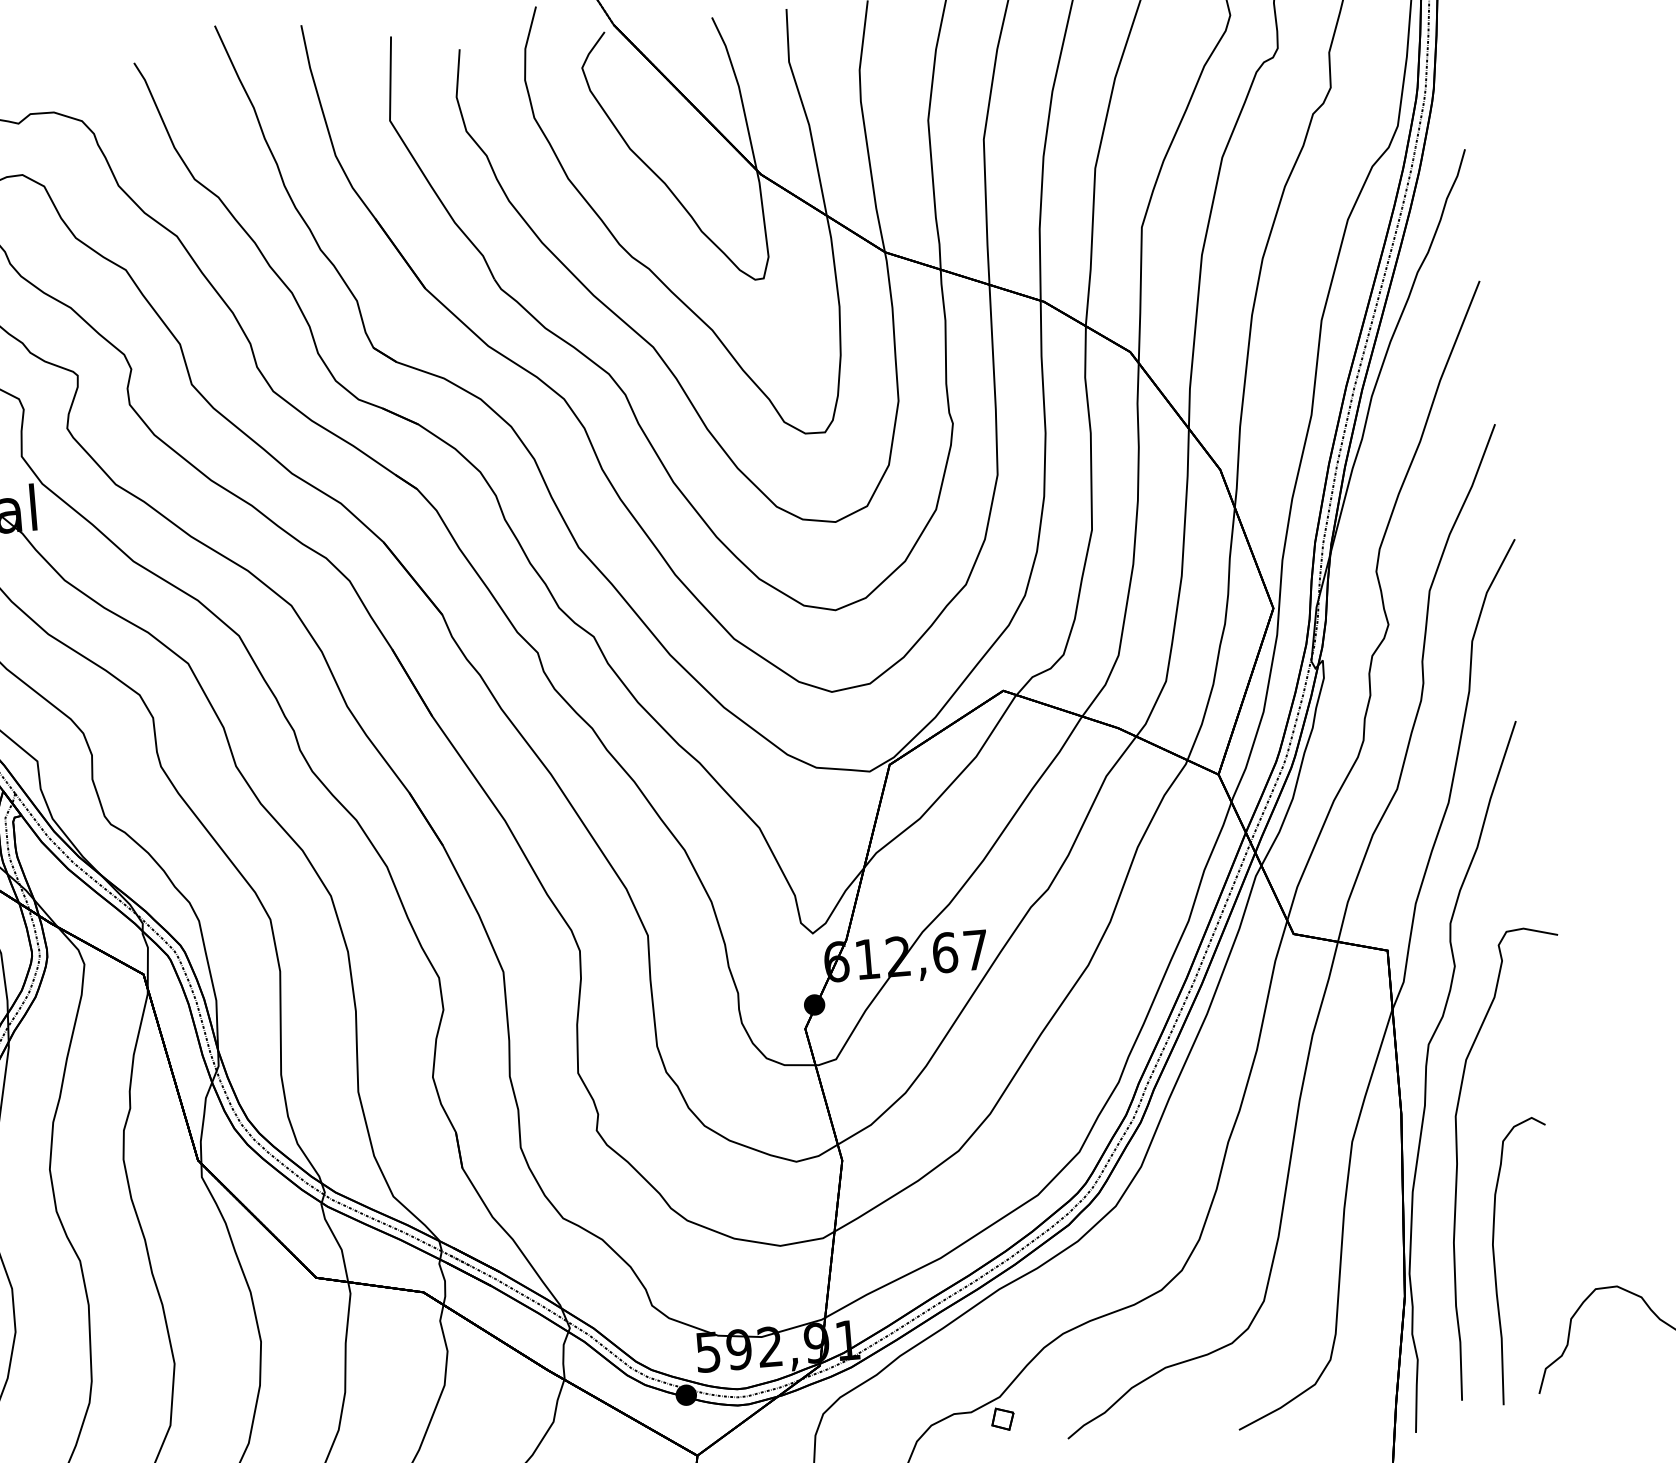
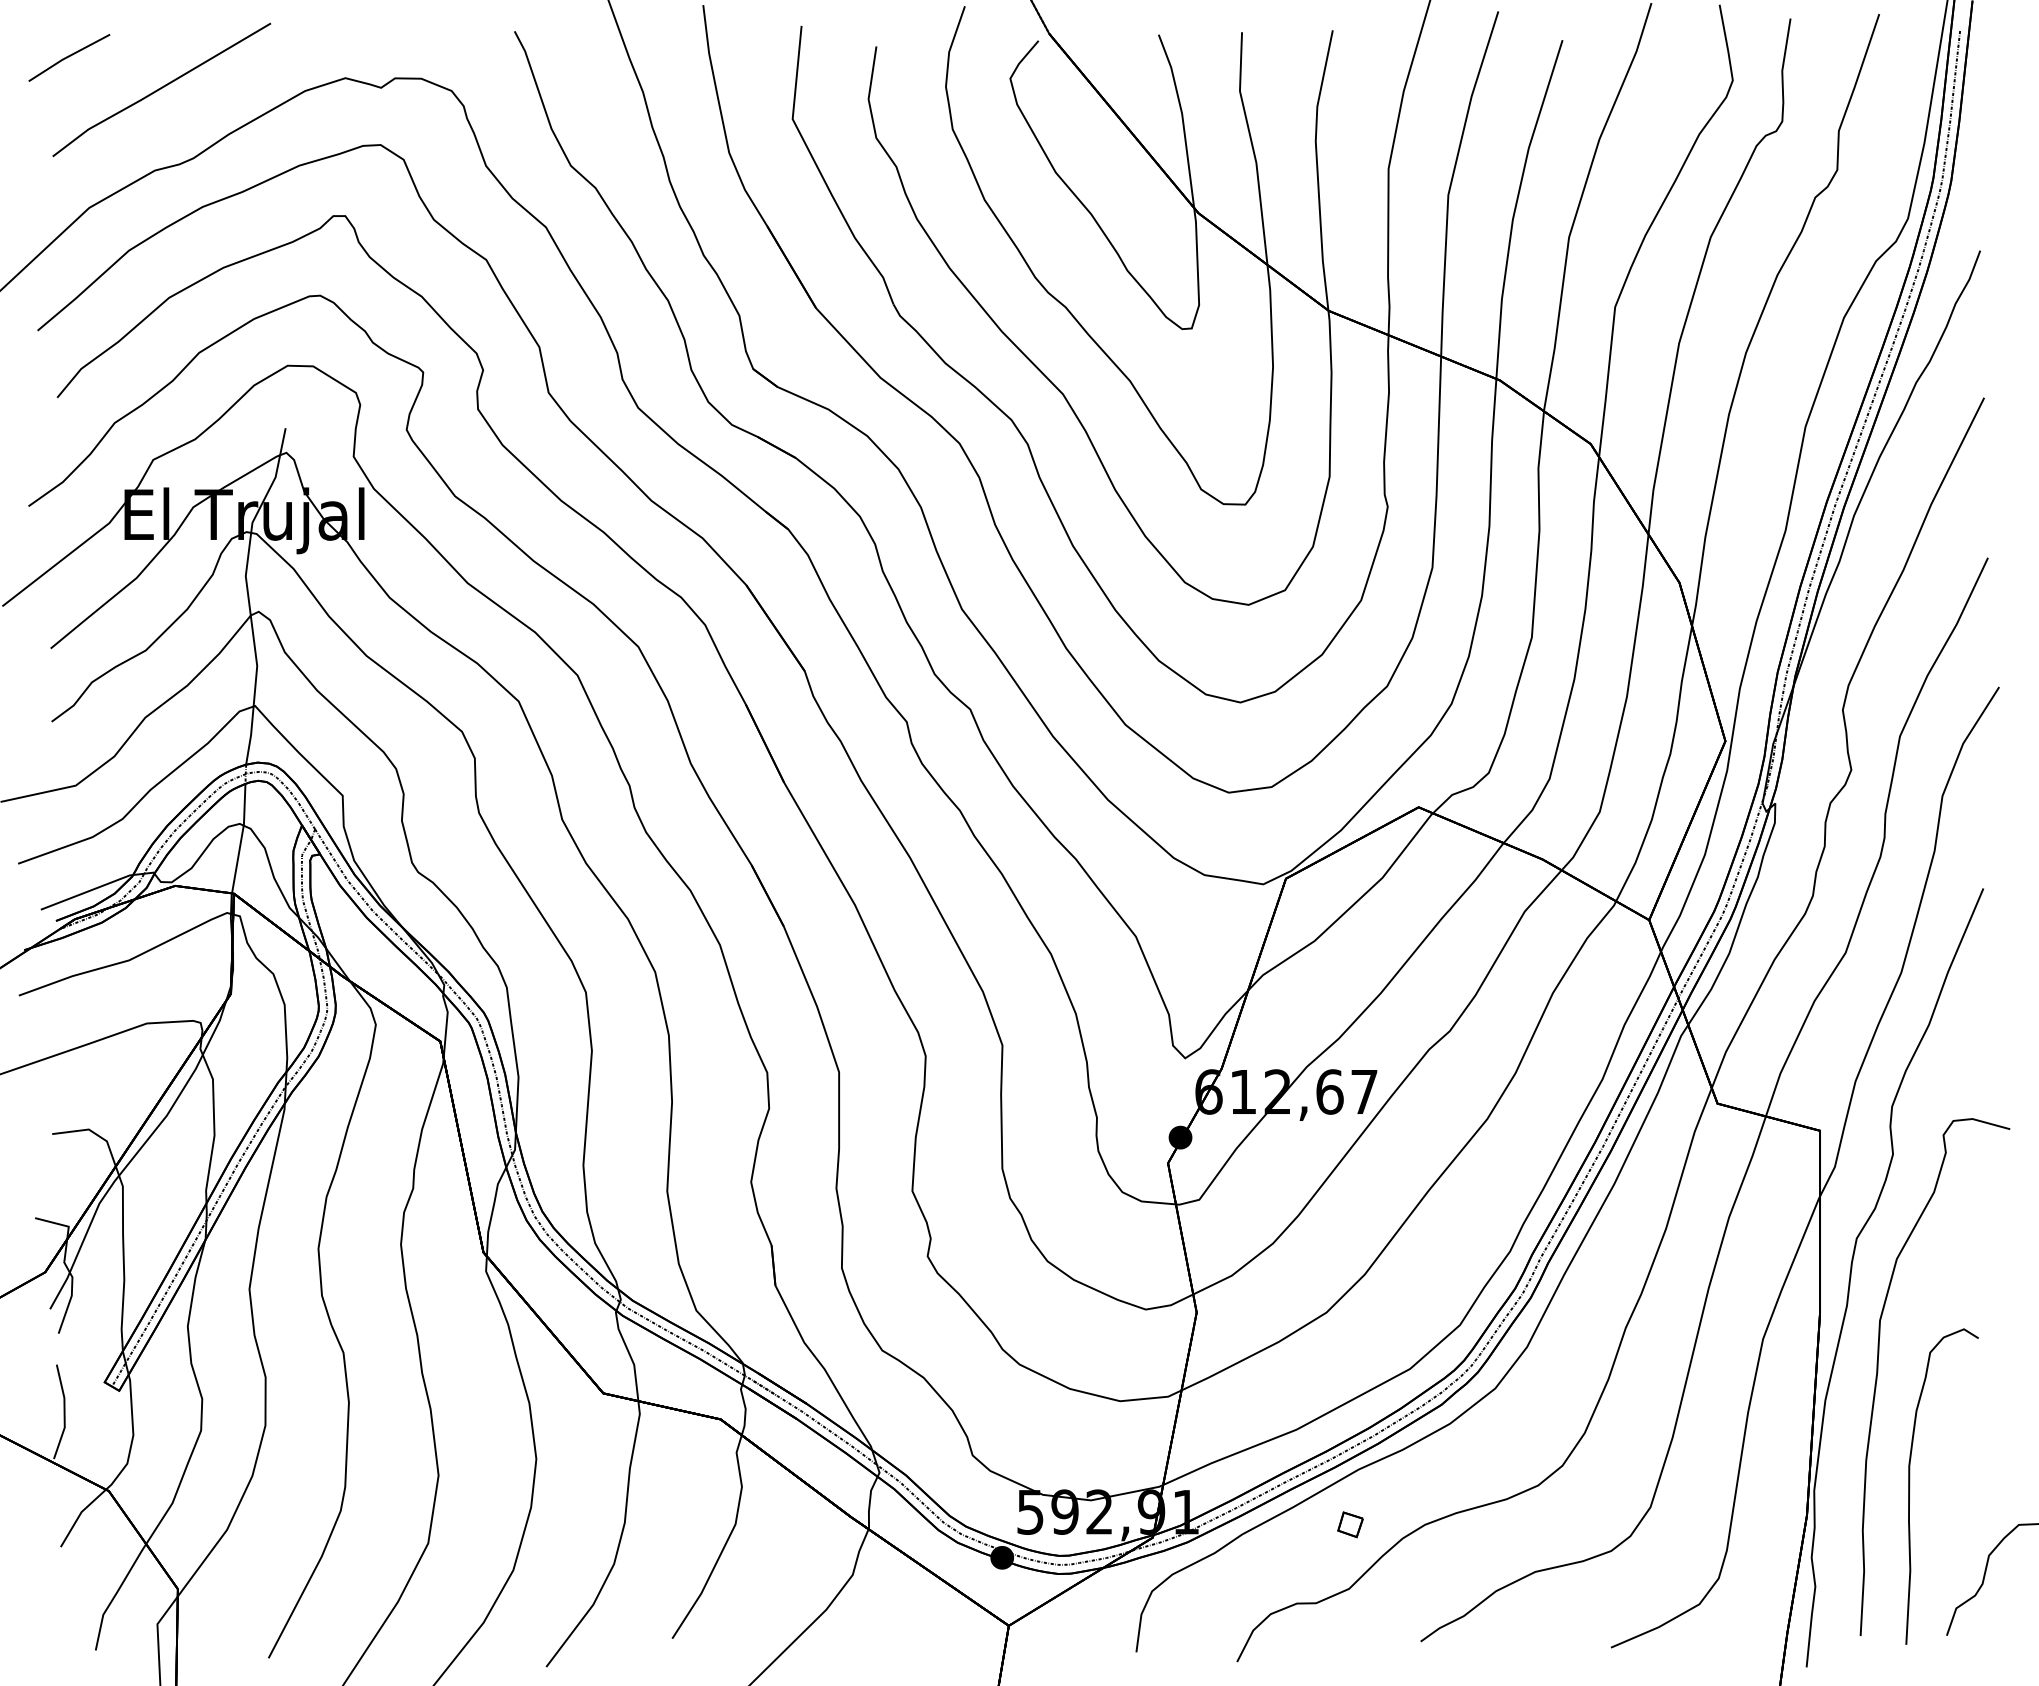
part: (1002, 1418) -> (1350, 1524), moved

